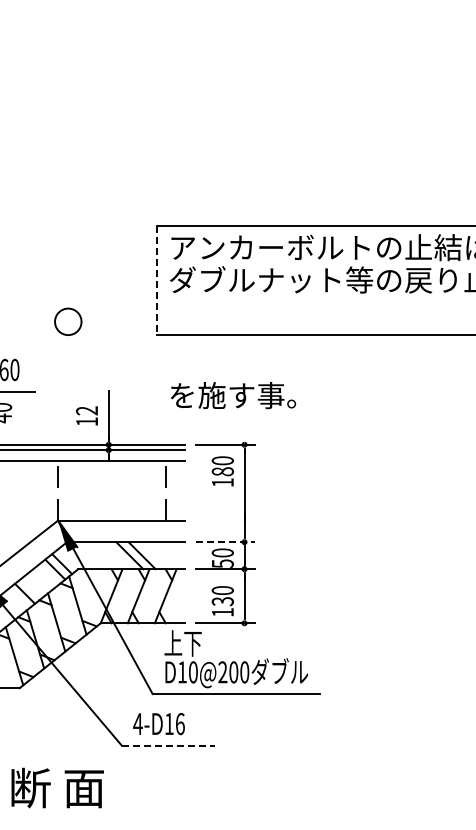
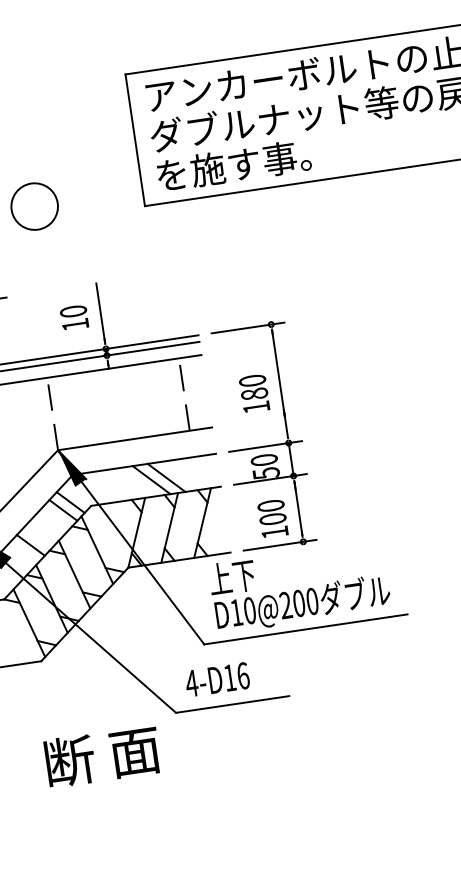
line: (157, 280) -> (135, 140), dashed -> solid
circle: (68, 321) -> (34, 206), size x1.43
text: (233, 395) -> (234, 165), moved
text: (87, 410) -> (74, 311), 12 -> 10
text: (222, 471) -> (254, 393), moved
line: (225, 542) -> (265, 446), dashed -> solid
text: (222, 601) -> (272, 519), 130 -> 100
line: (168, 745) -> (232, 704), dashed -> solid
text: (57, 787) -> (102, 755), moved

